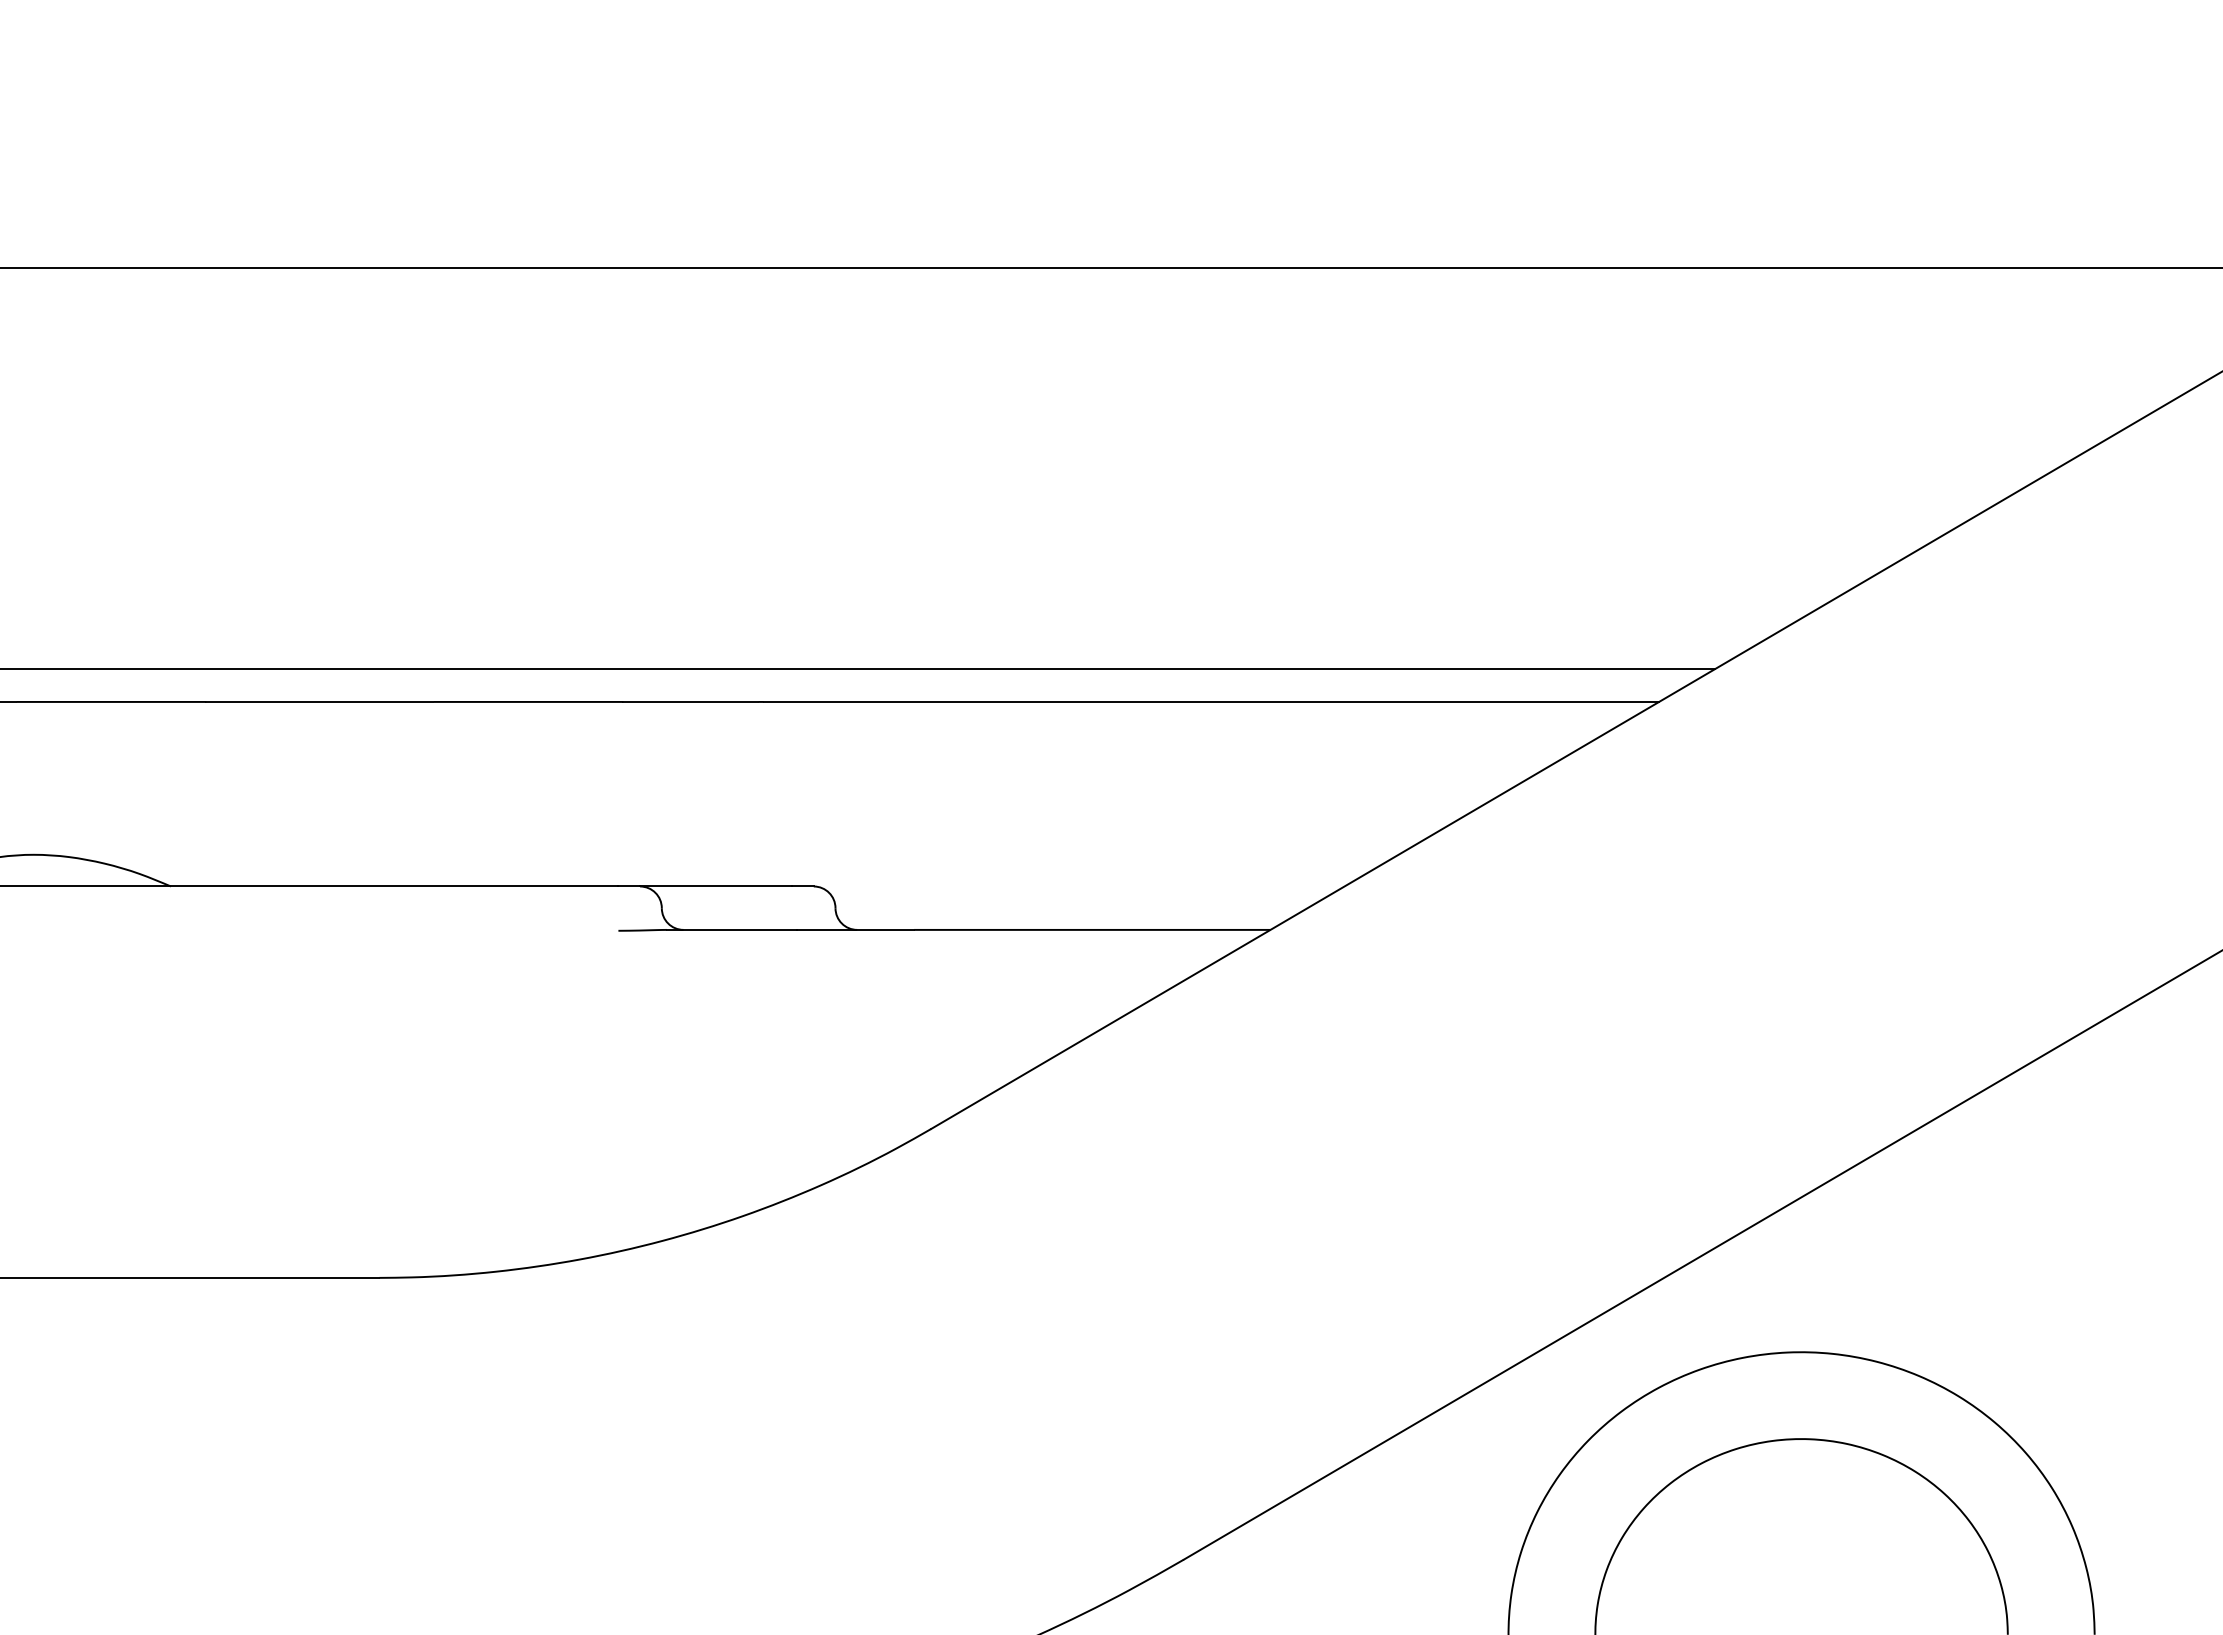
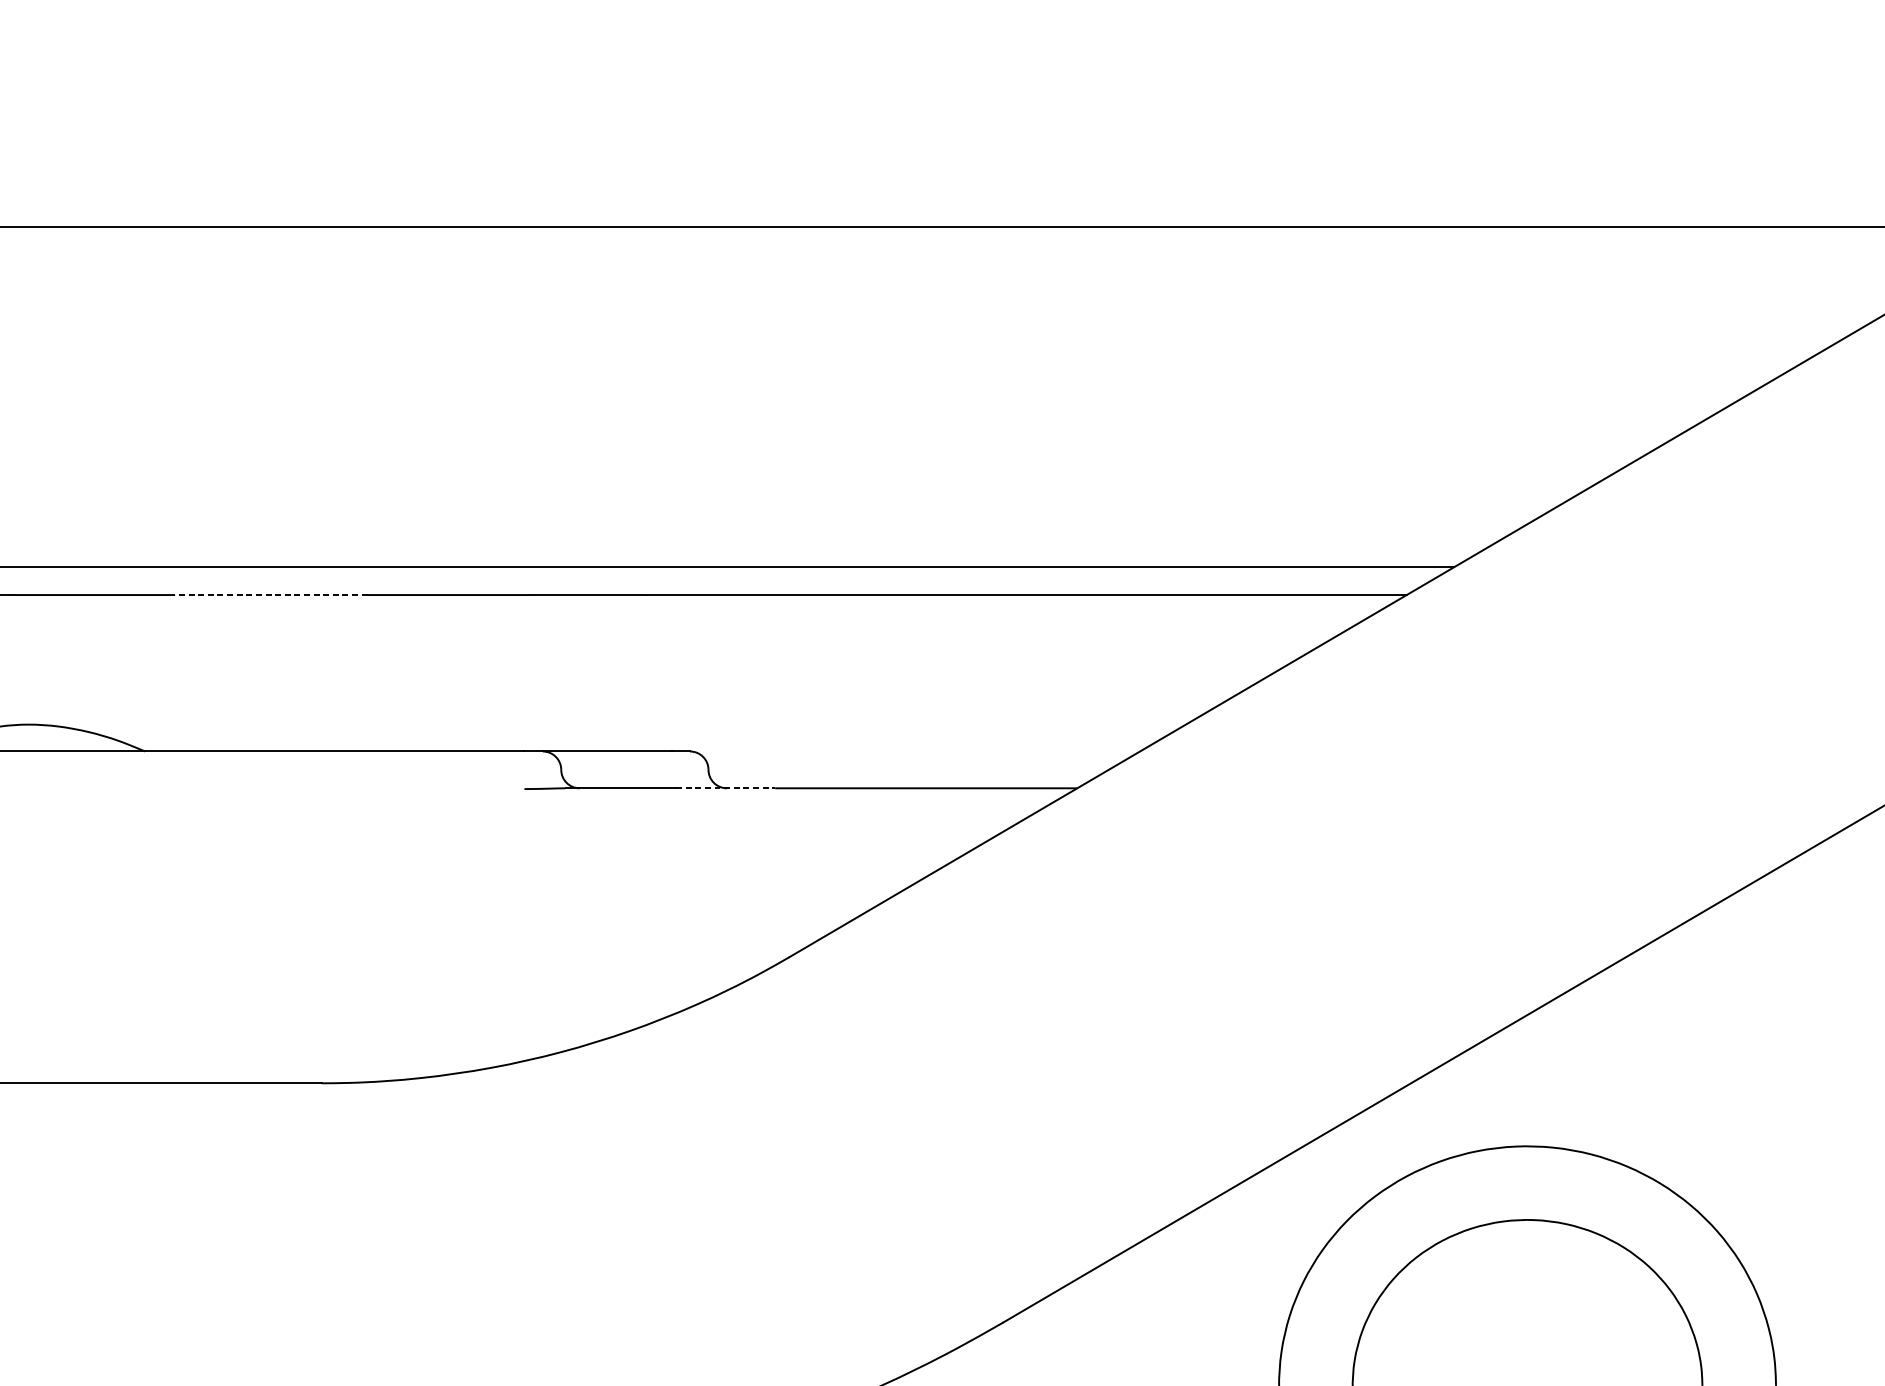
line: (319, 701) -> (271, 594), solid -> dashed
line: (856, 929) -> (726, 787), solid -> dashed

